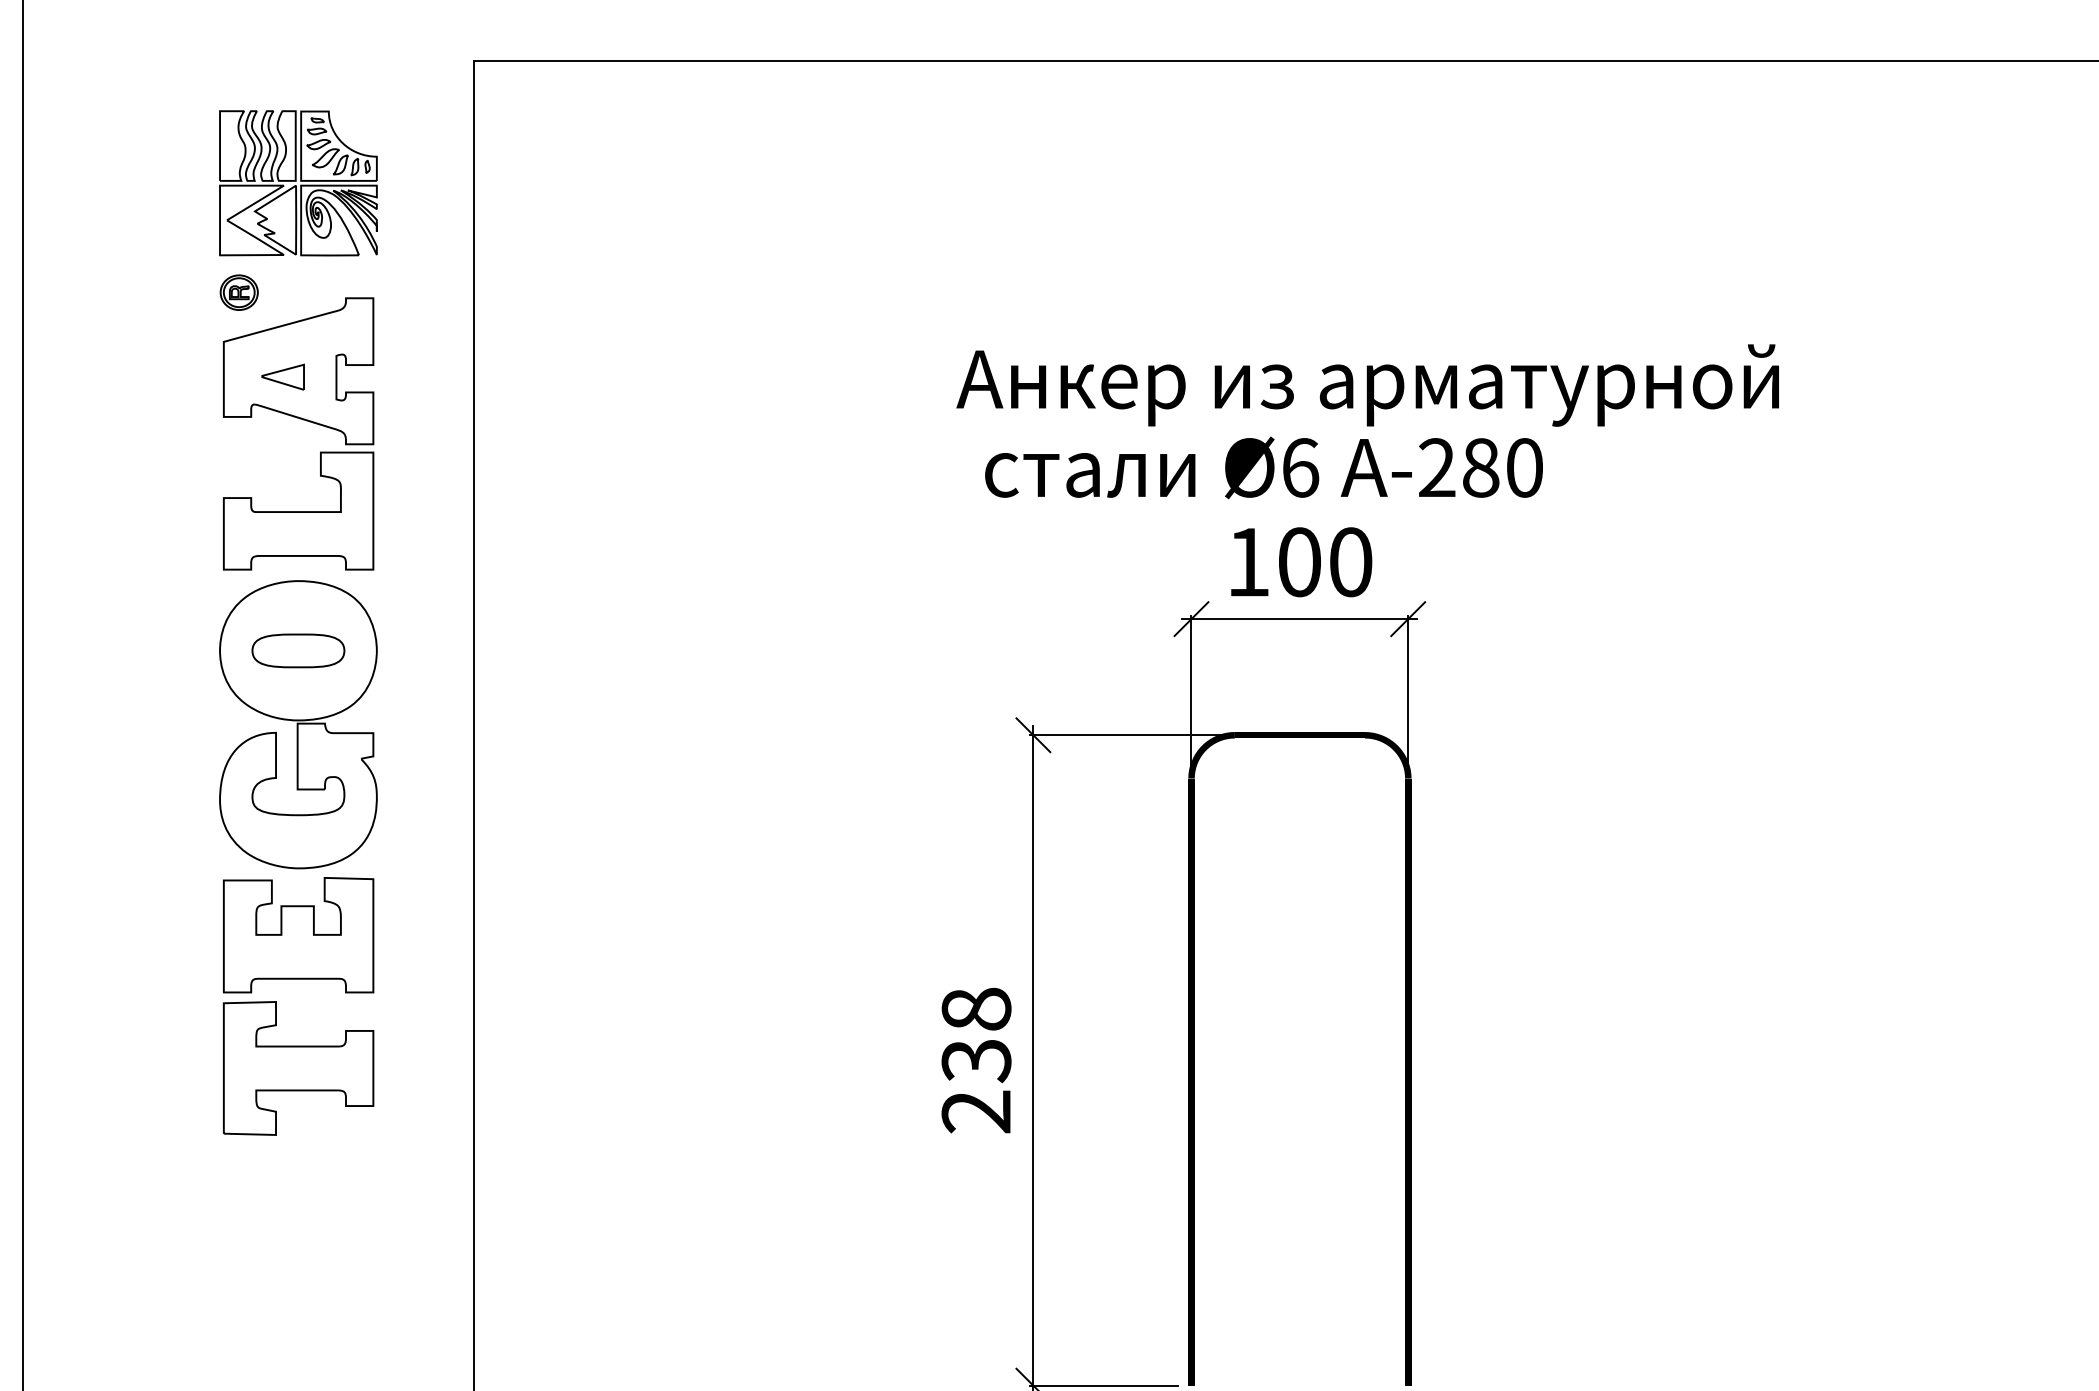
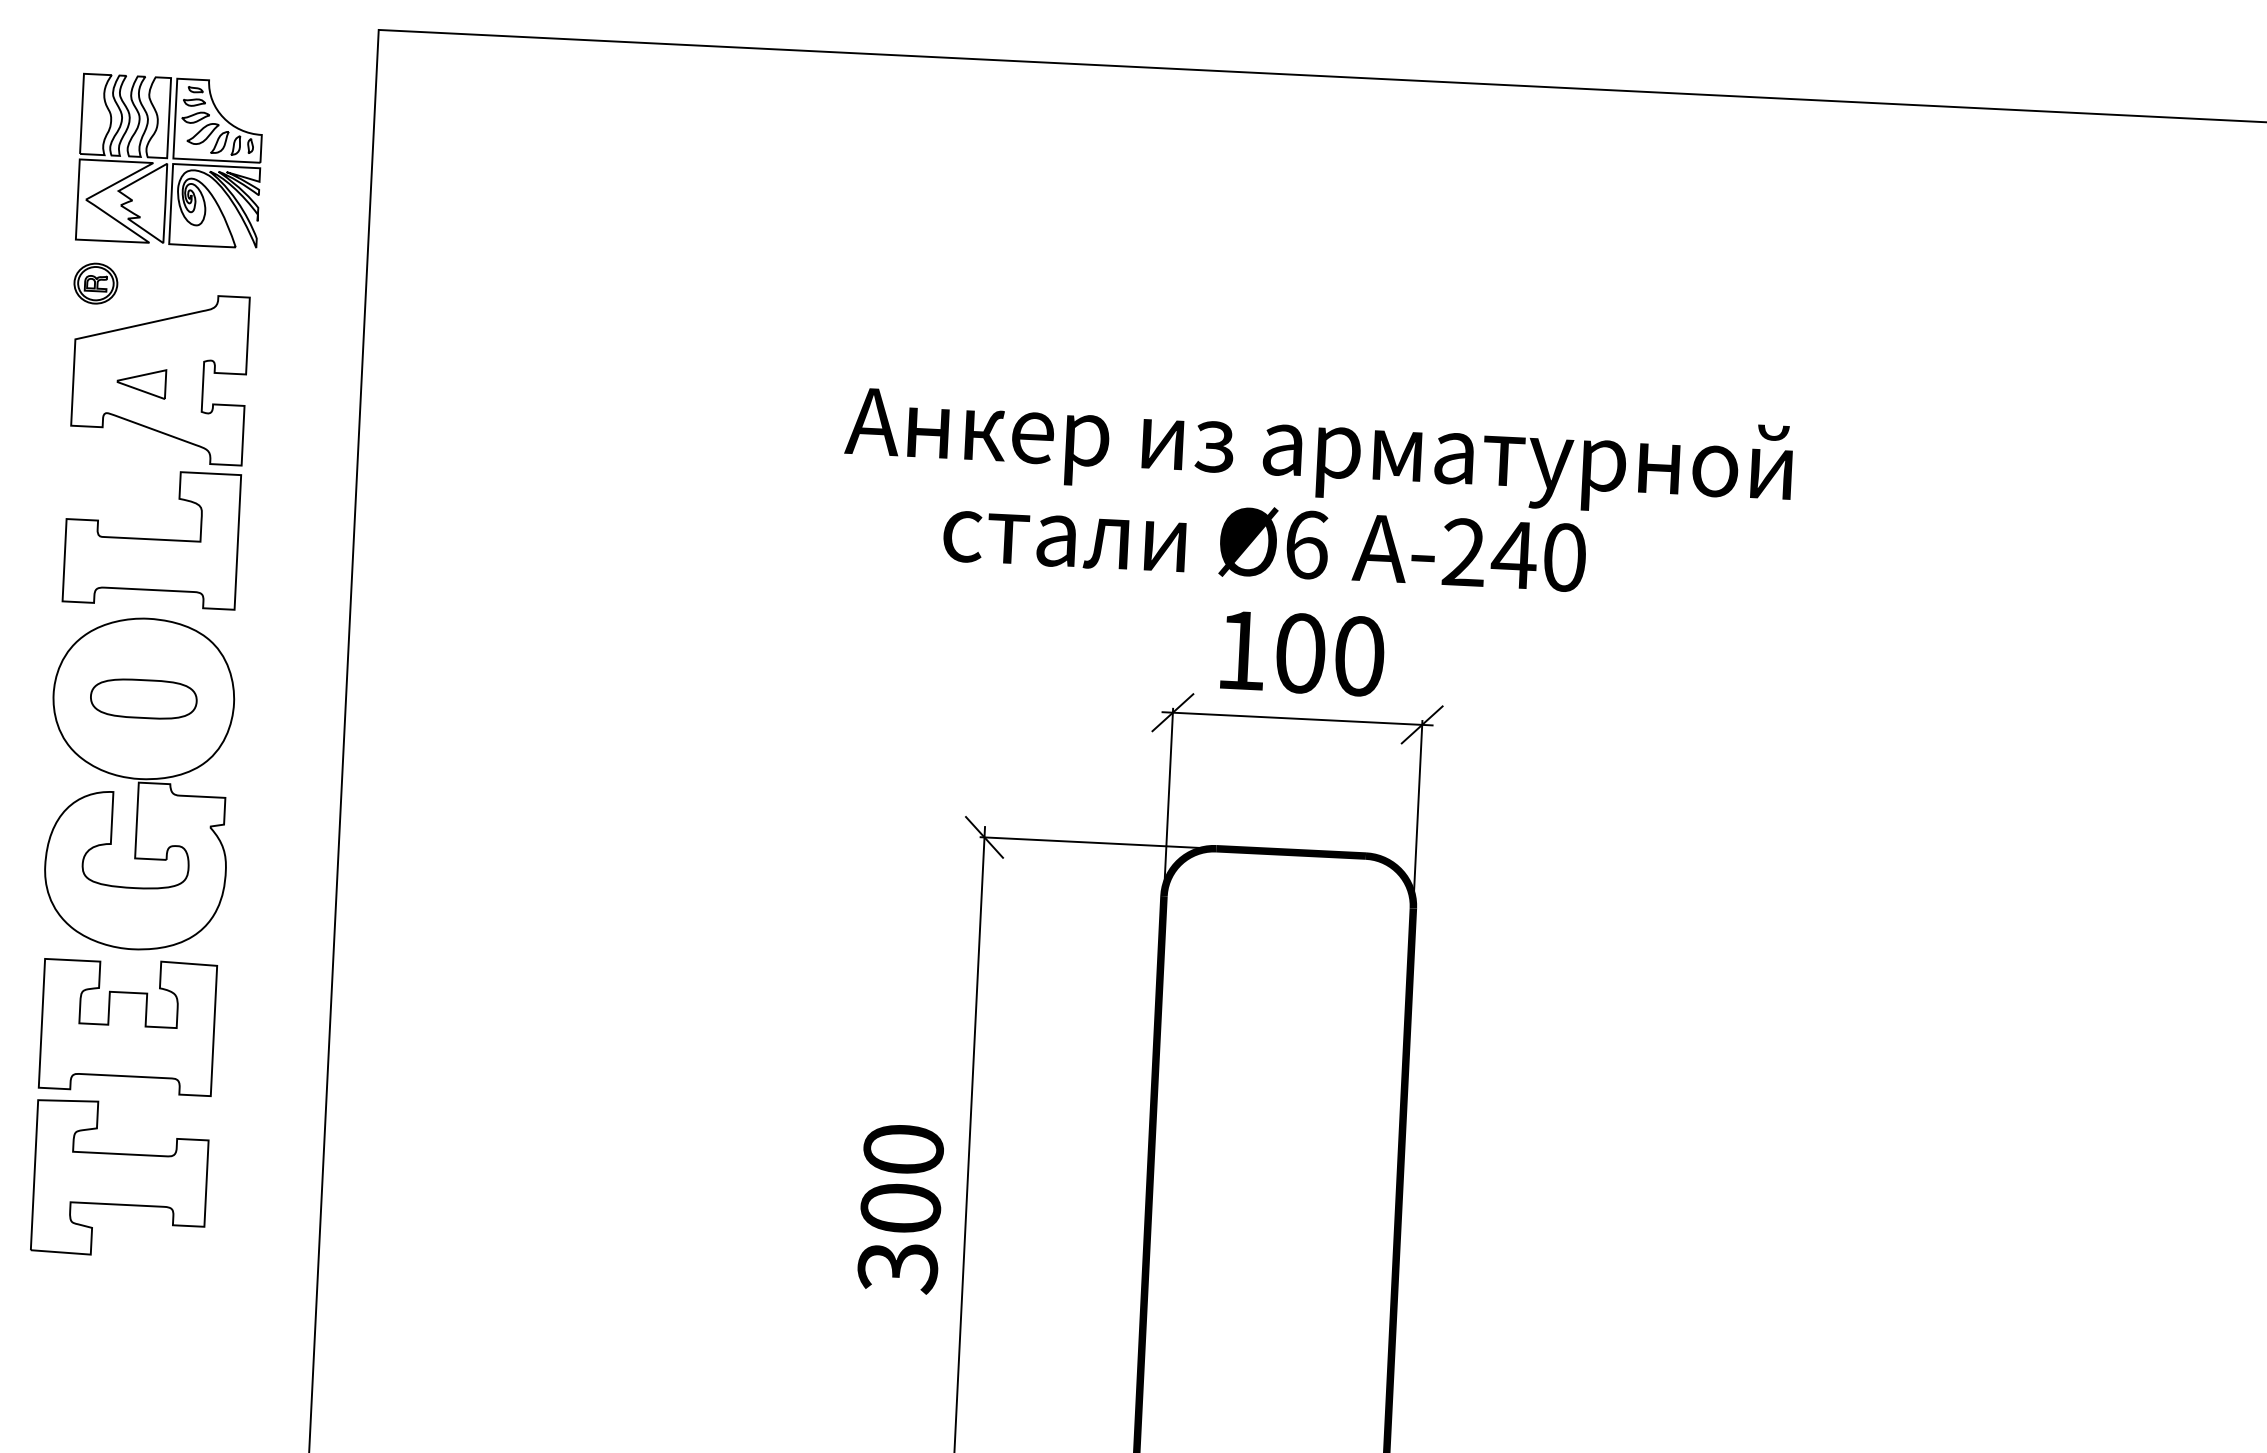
text: (1367, 385) -> (1318, 450), moved
text: (1480, 467) -> (1513, 554), A-280 -> A-240
text: (976, 1060) -> (900, 1208), 238 -> 300

